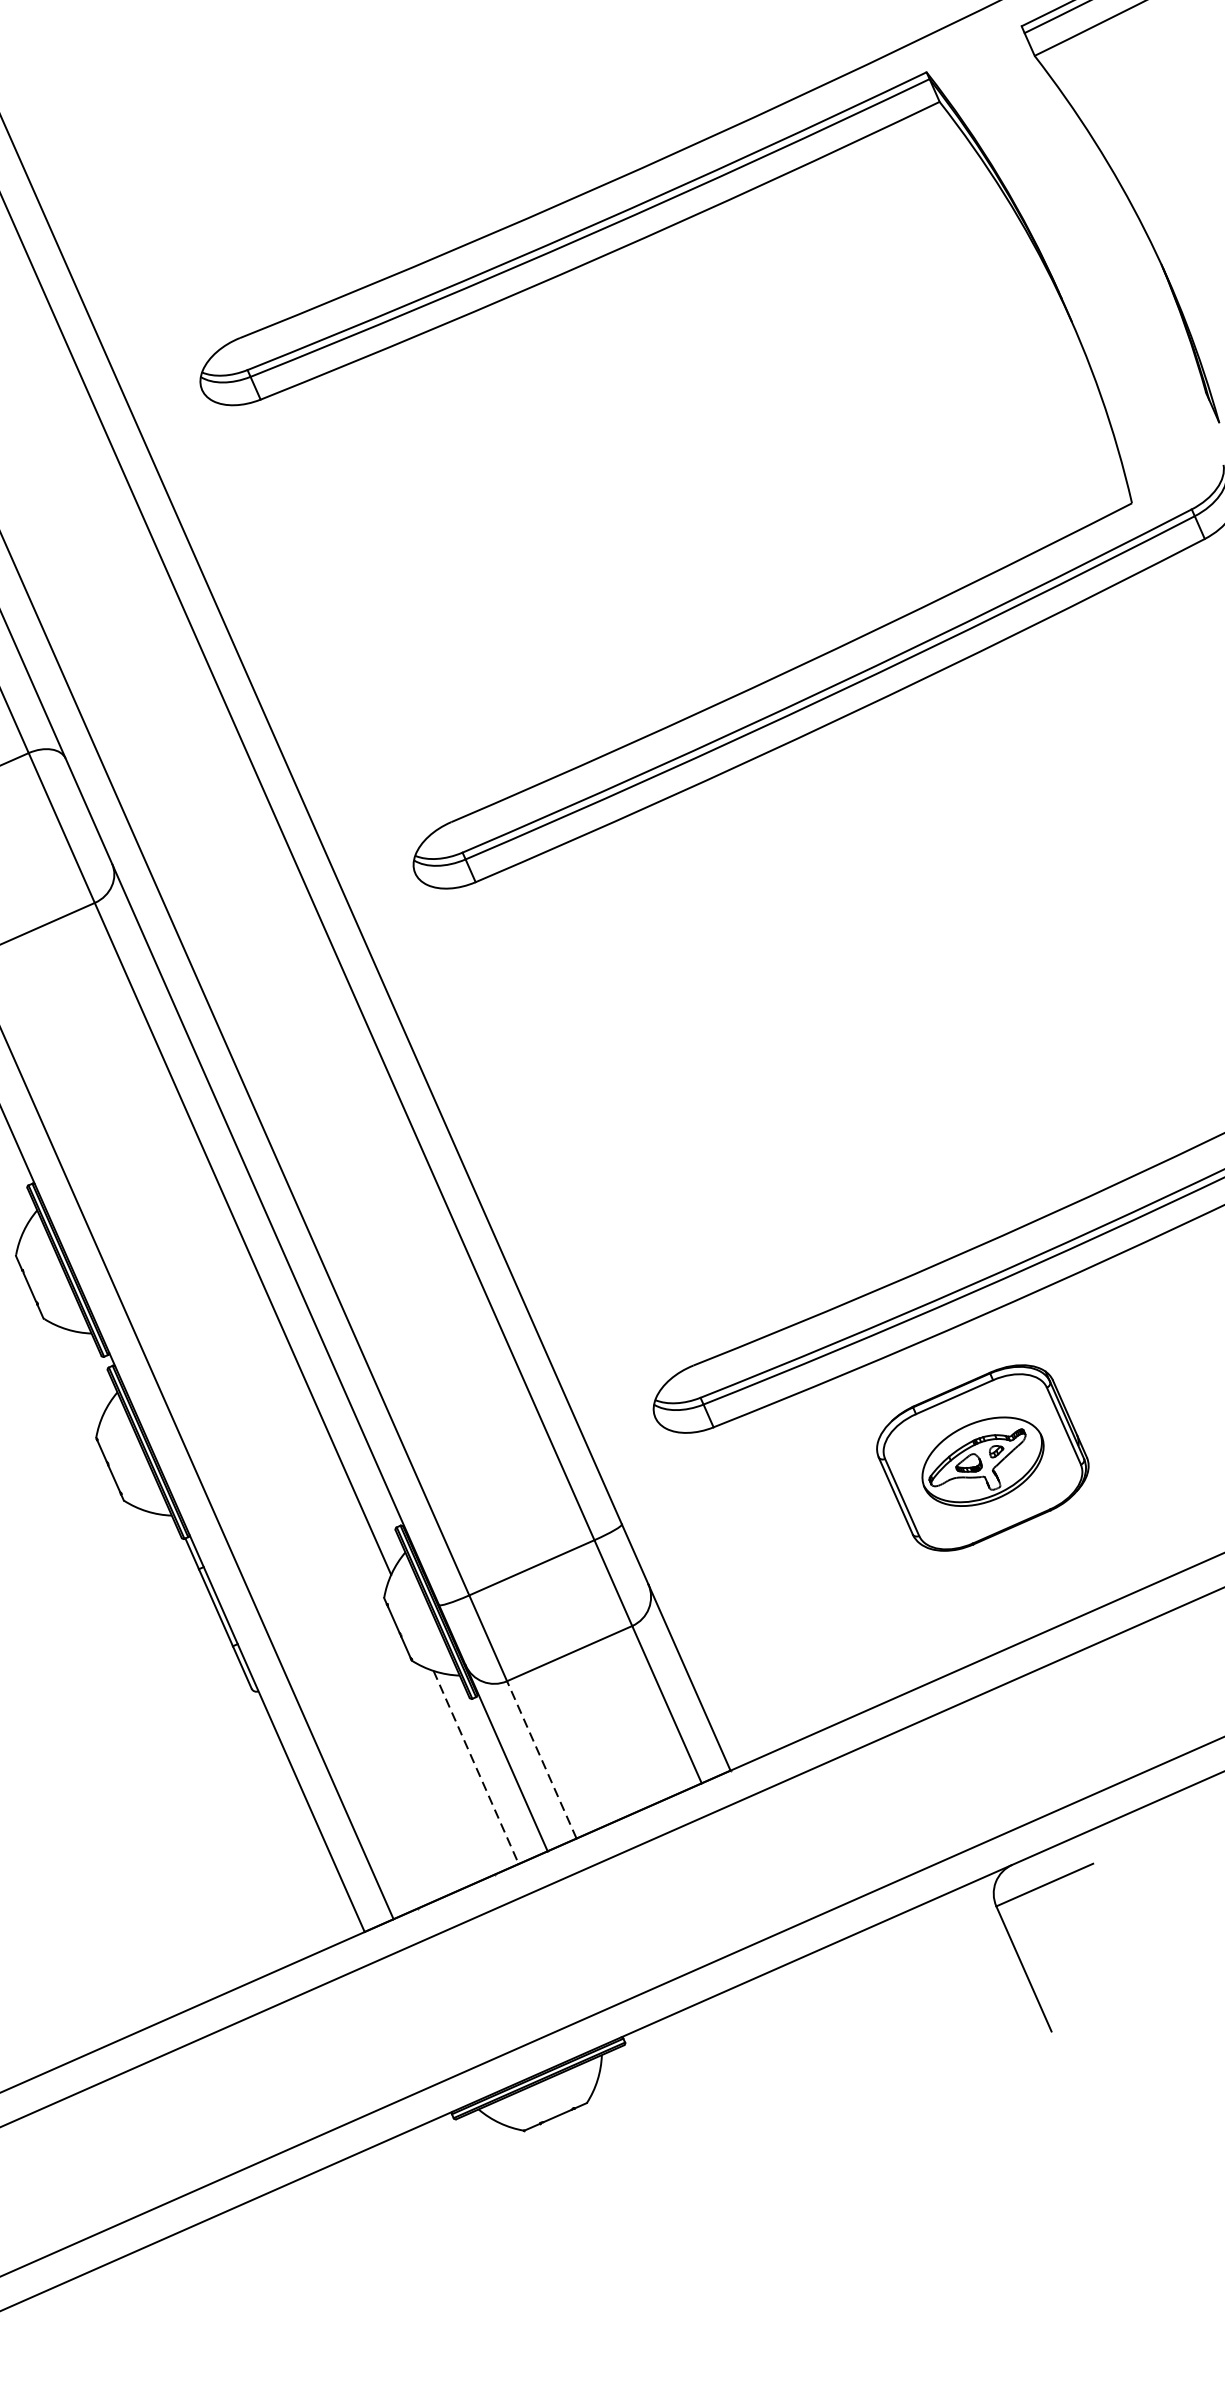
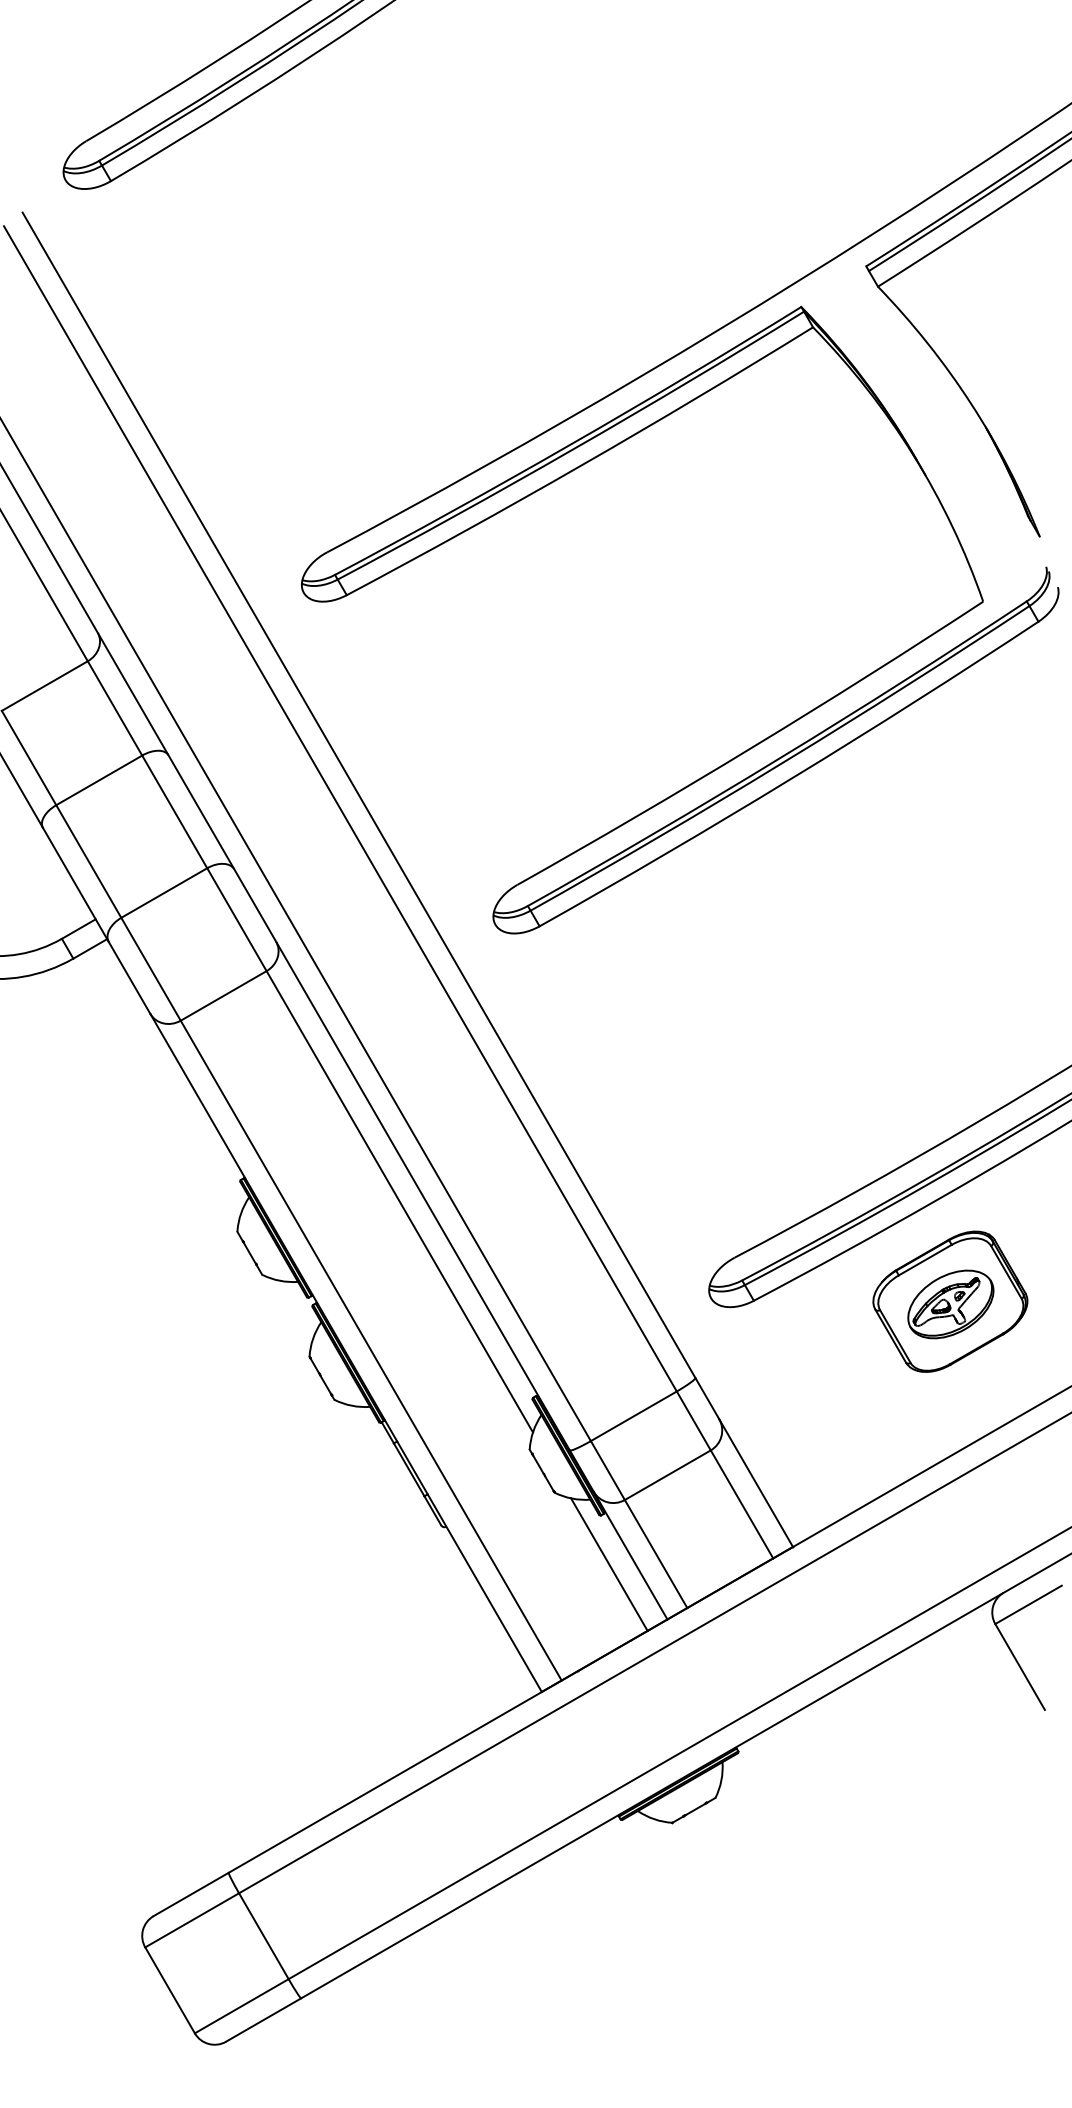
line: (541, 1759) -> (655, 1553), dashed -> solid
line: (476, 1767) -> (609, 1564), dashed -> solid

